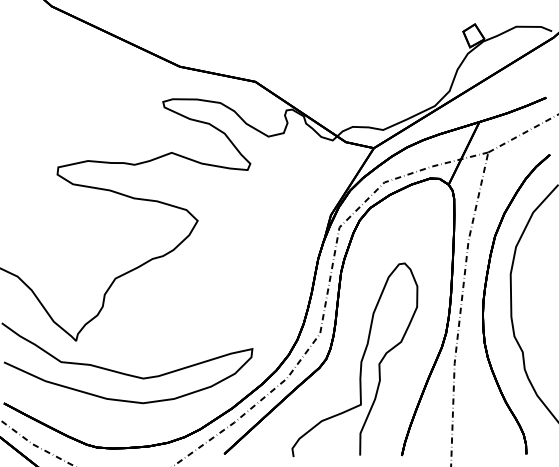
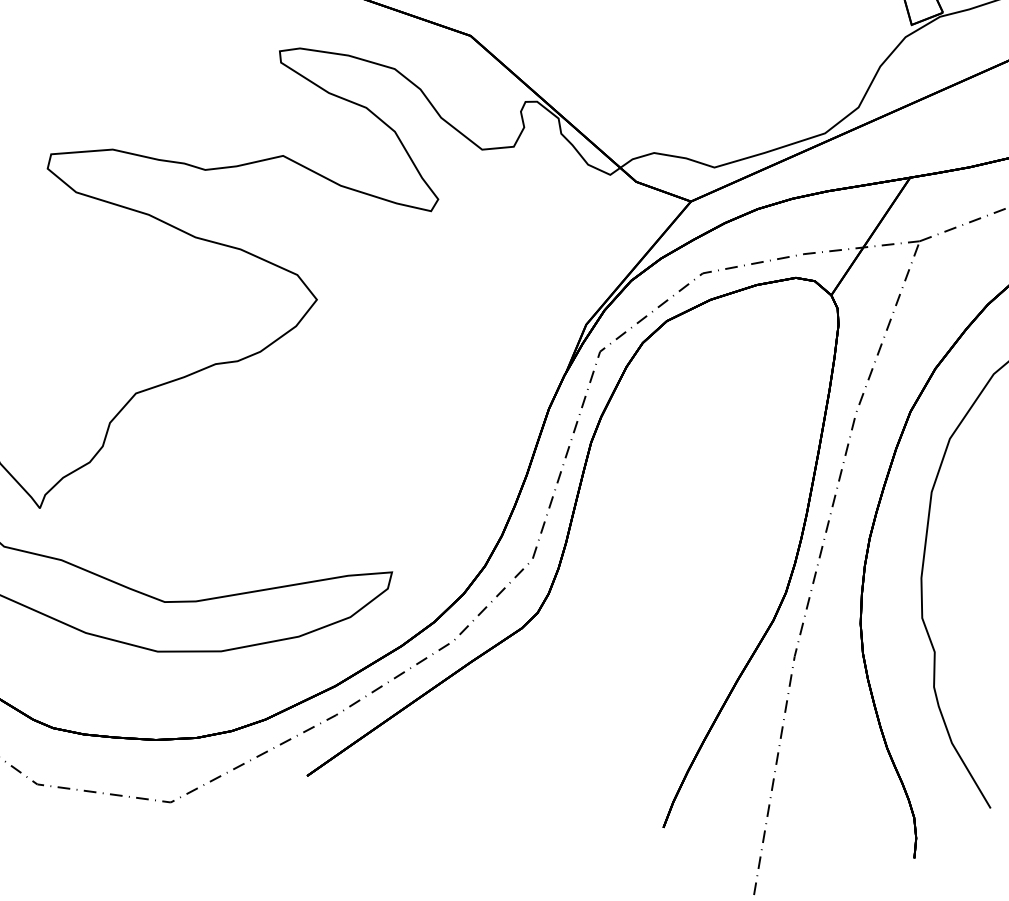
curve: (360, 361) -> (605, 626), removed

